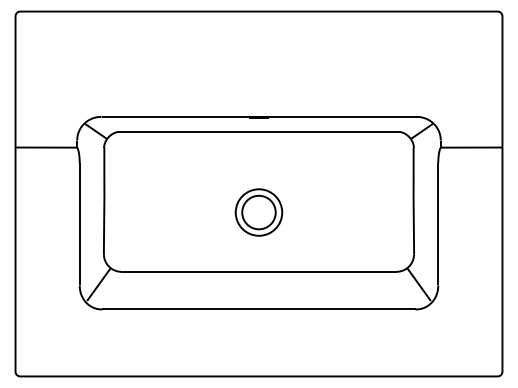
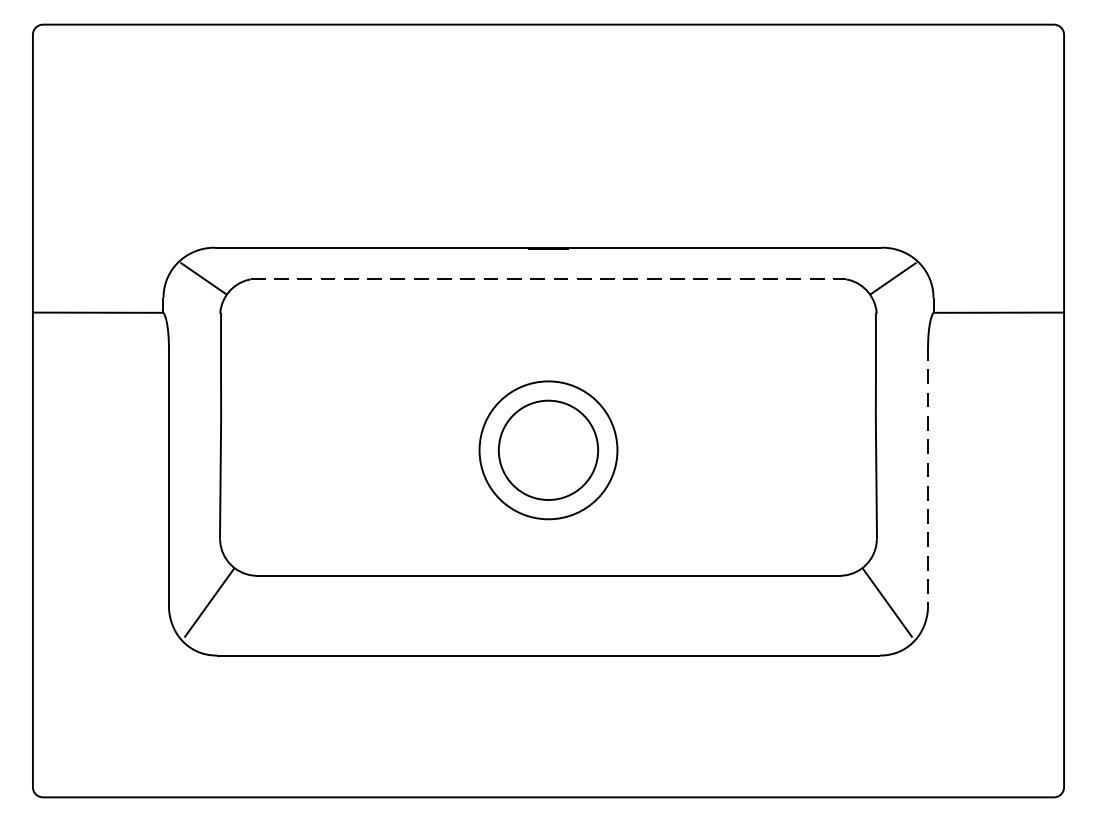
line: (258, 131) -> (547, 278), solid -> dashed
part: (258, 212) -> (547, 450), size x1.4
line: (438, 224) -> (928, 475), solid -> dashed

